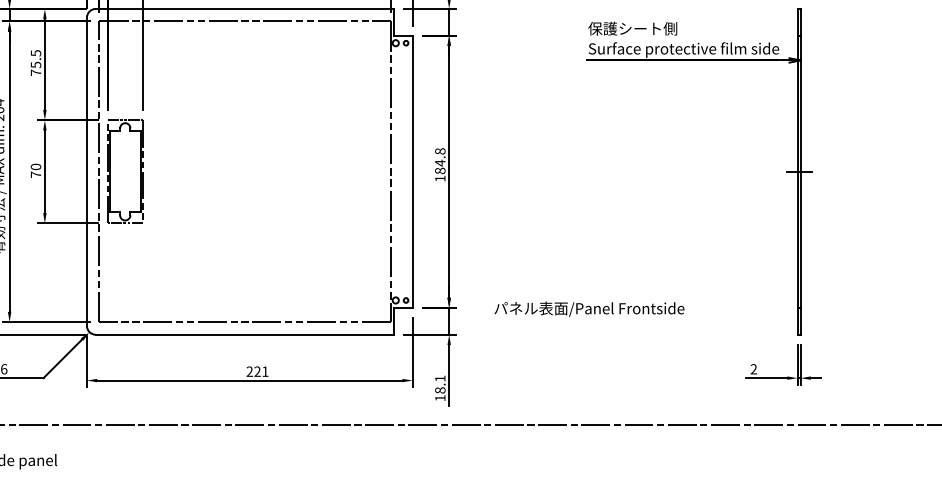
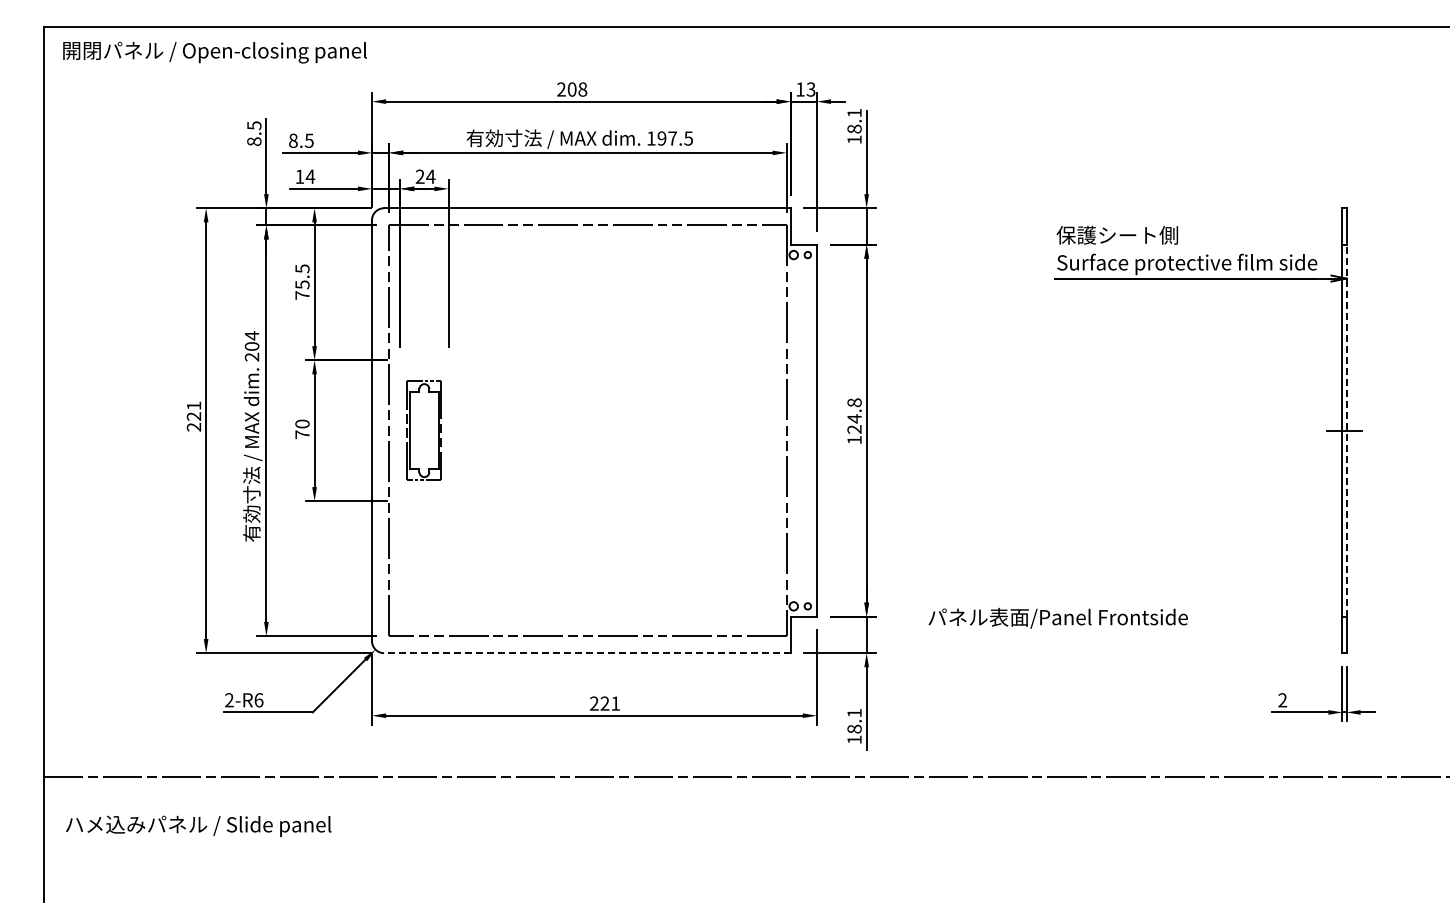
text: (440, 170) -> (854, 429), 184.8 -> 124.8
part: (125, 171) -> (424, 430), size x0.7
line: (800, 171) -> (1346, 430), solid -> dashed
line: (244, 334) -> (586, 653), solid -> dashed

